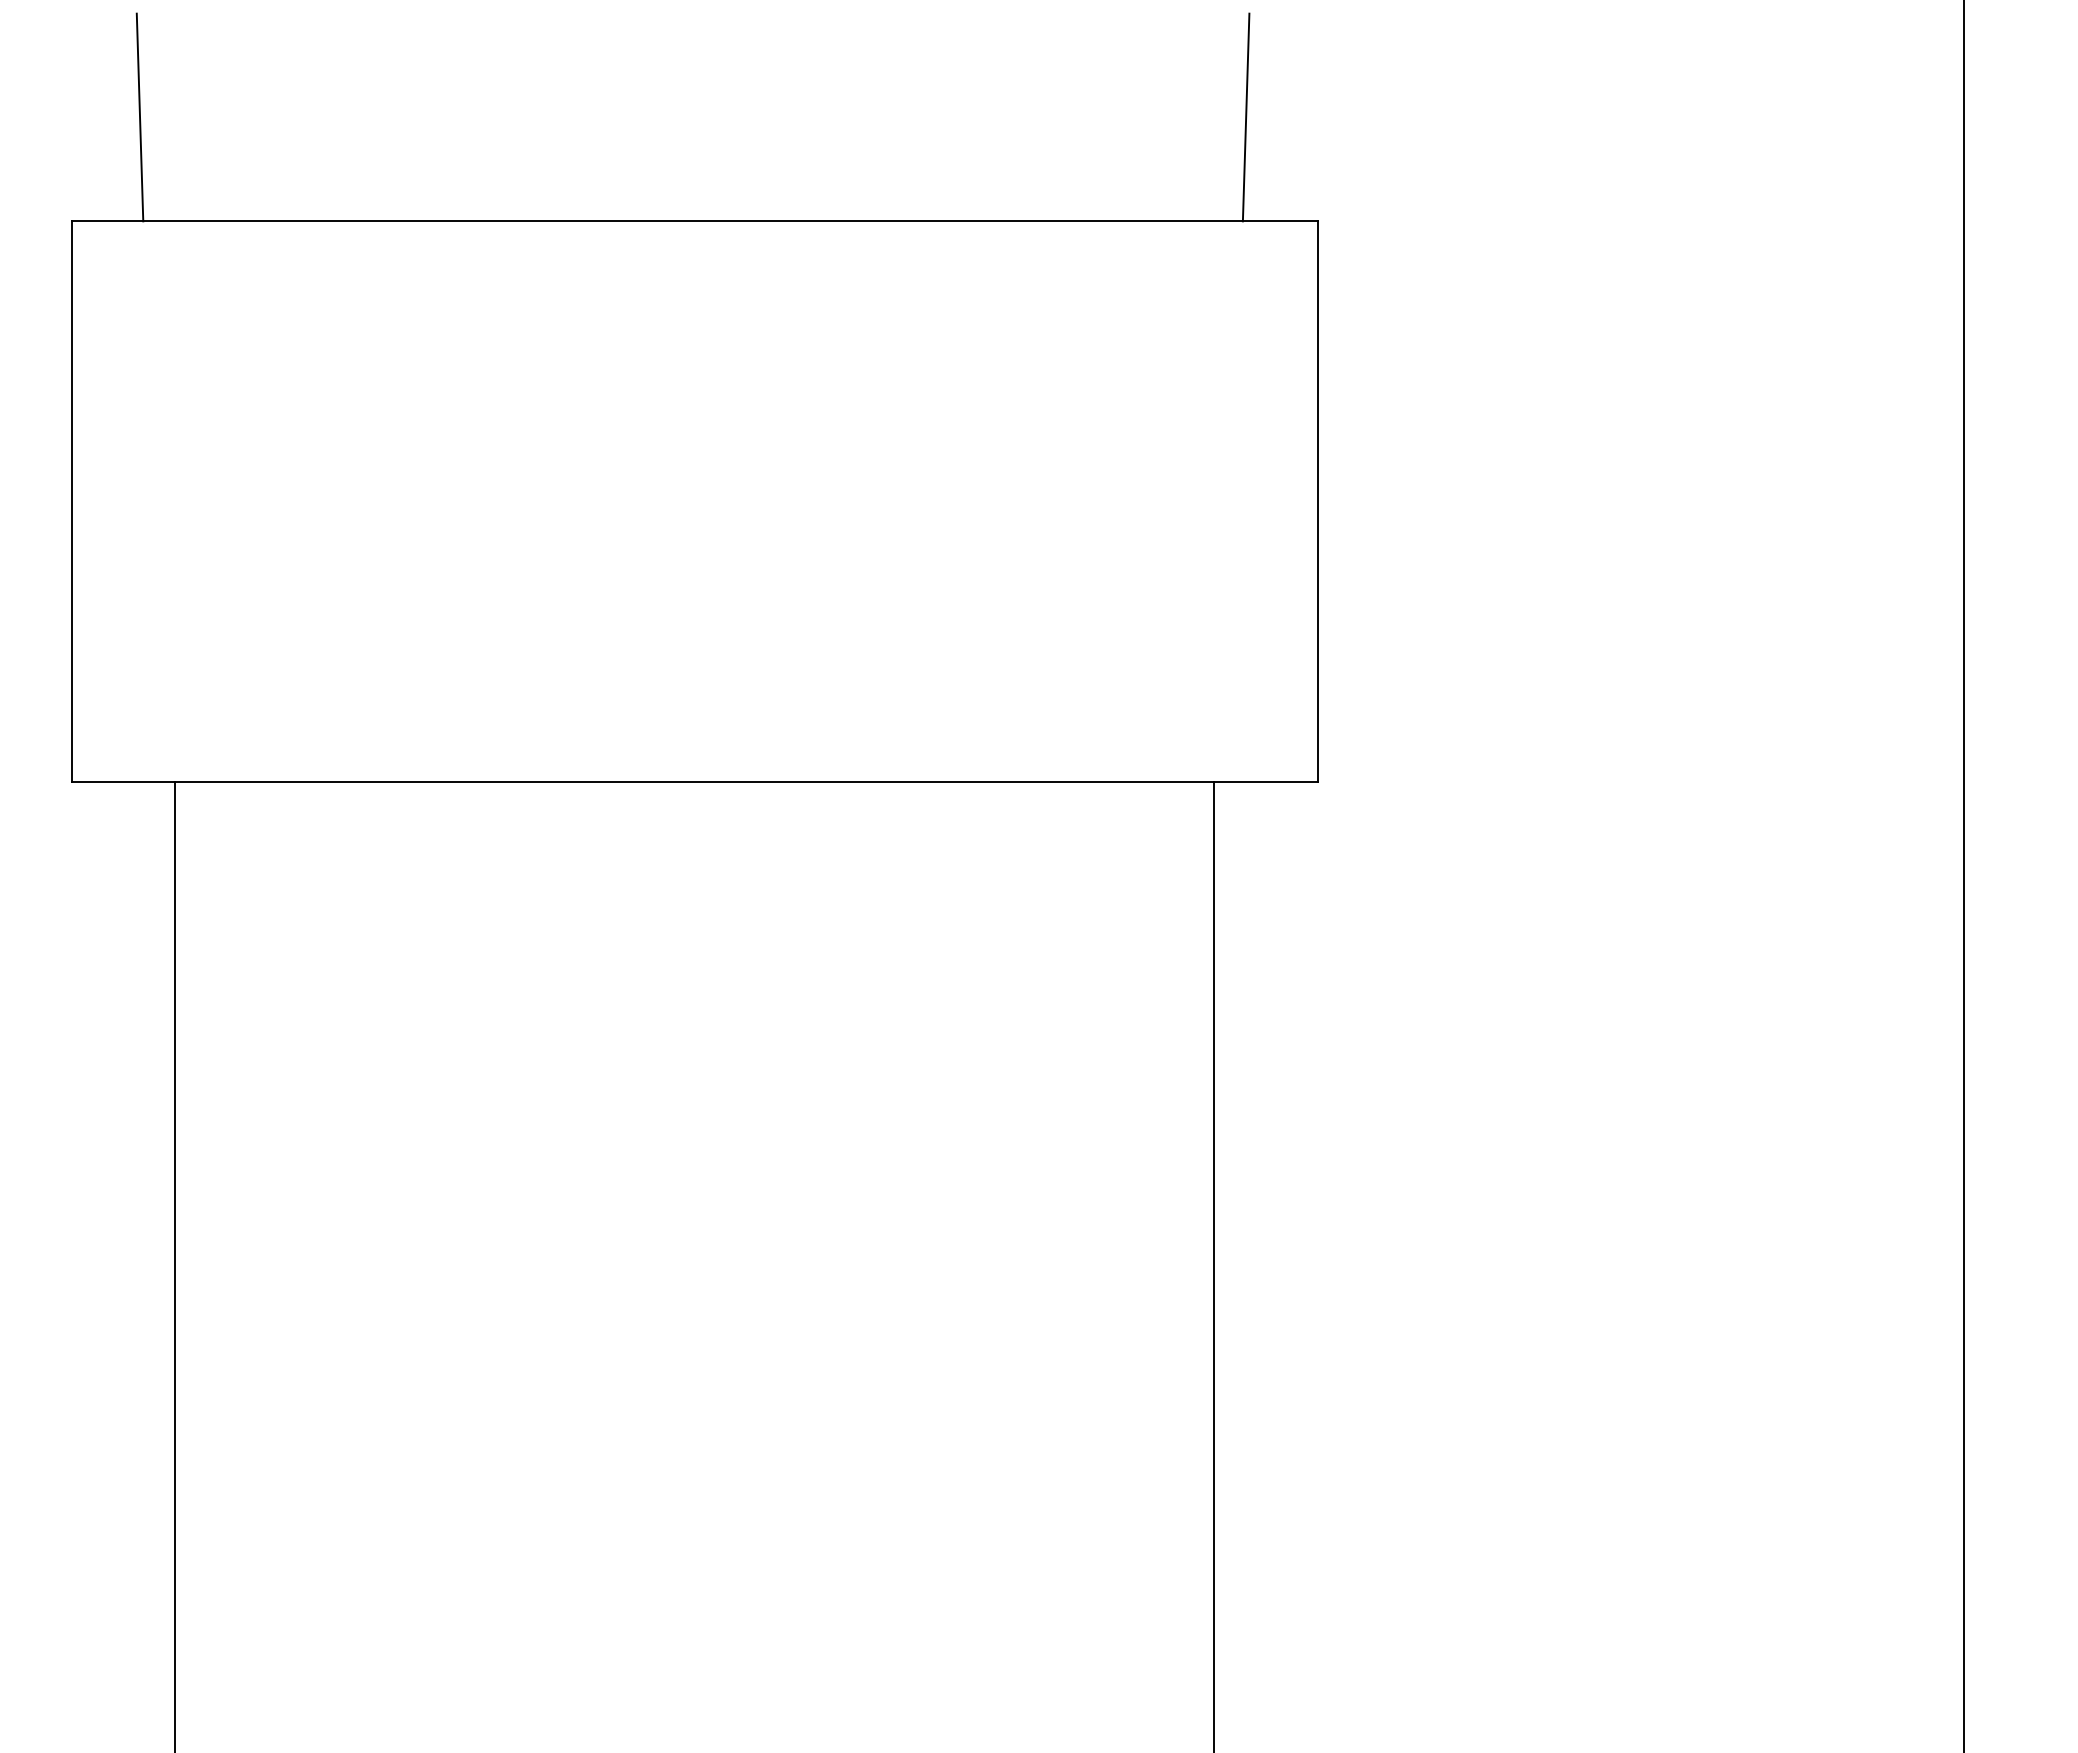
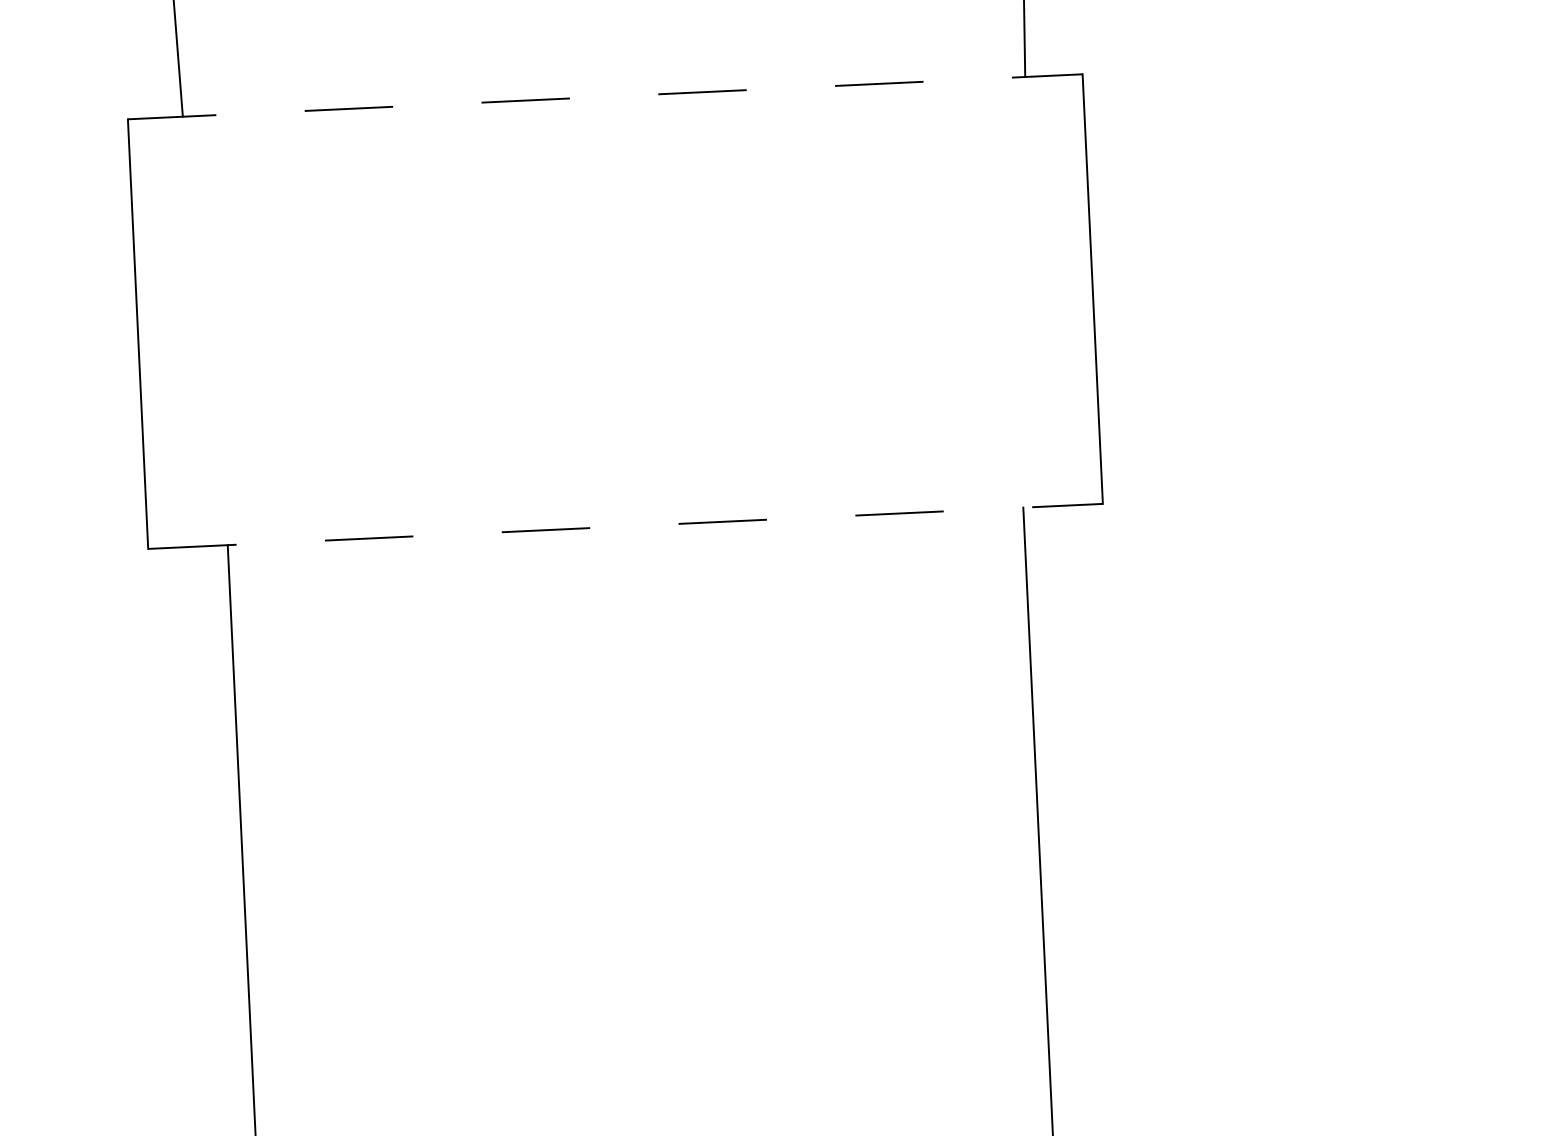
line: (695, 221) -> (605, 96), solid -> dashed
line: (695, 782) -> (626, 526), solid -> dashed

